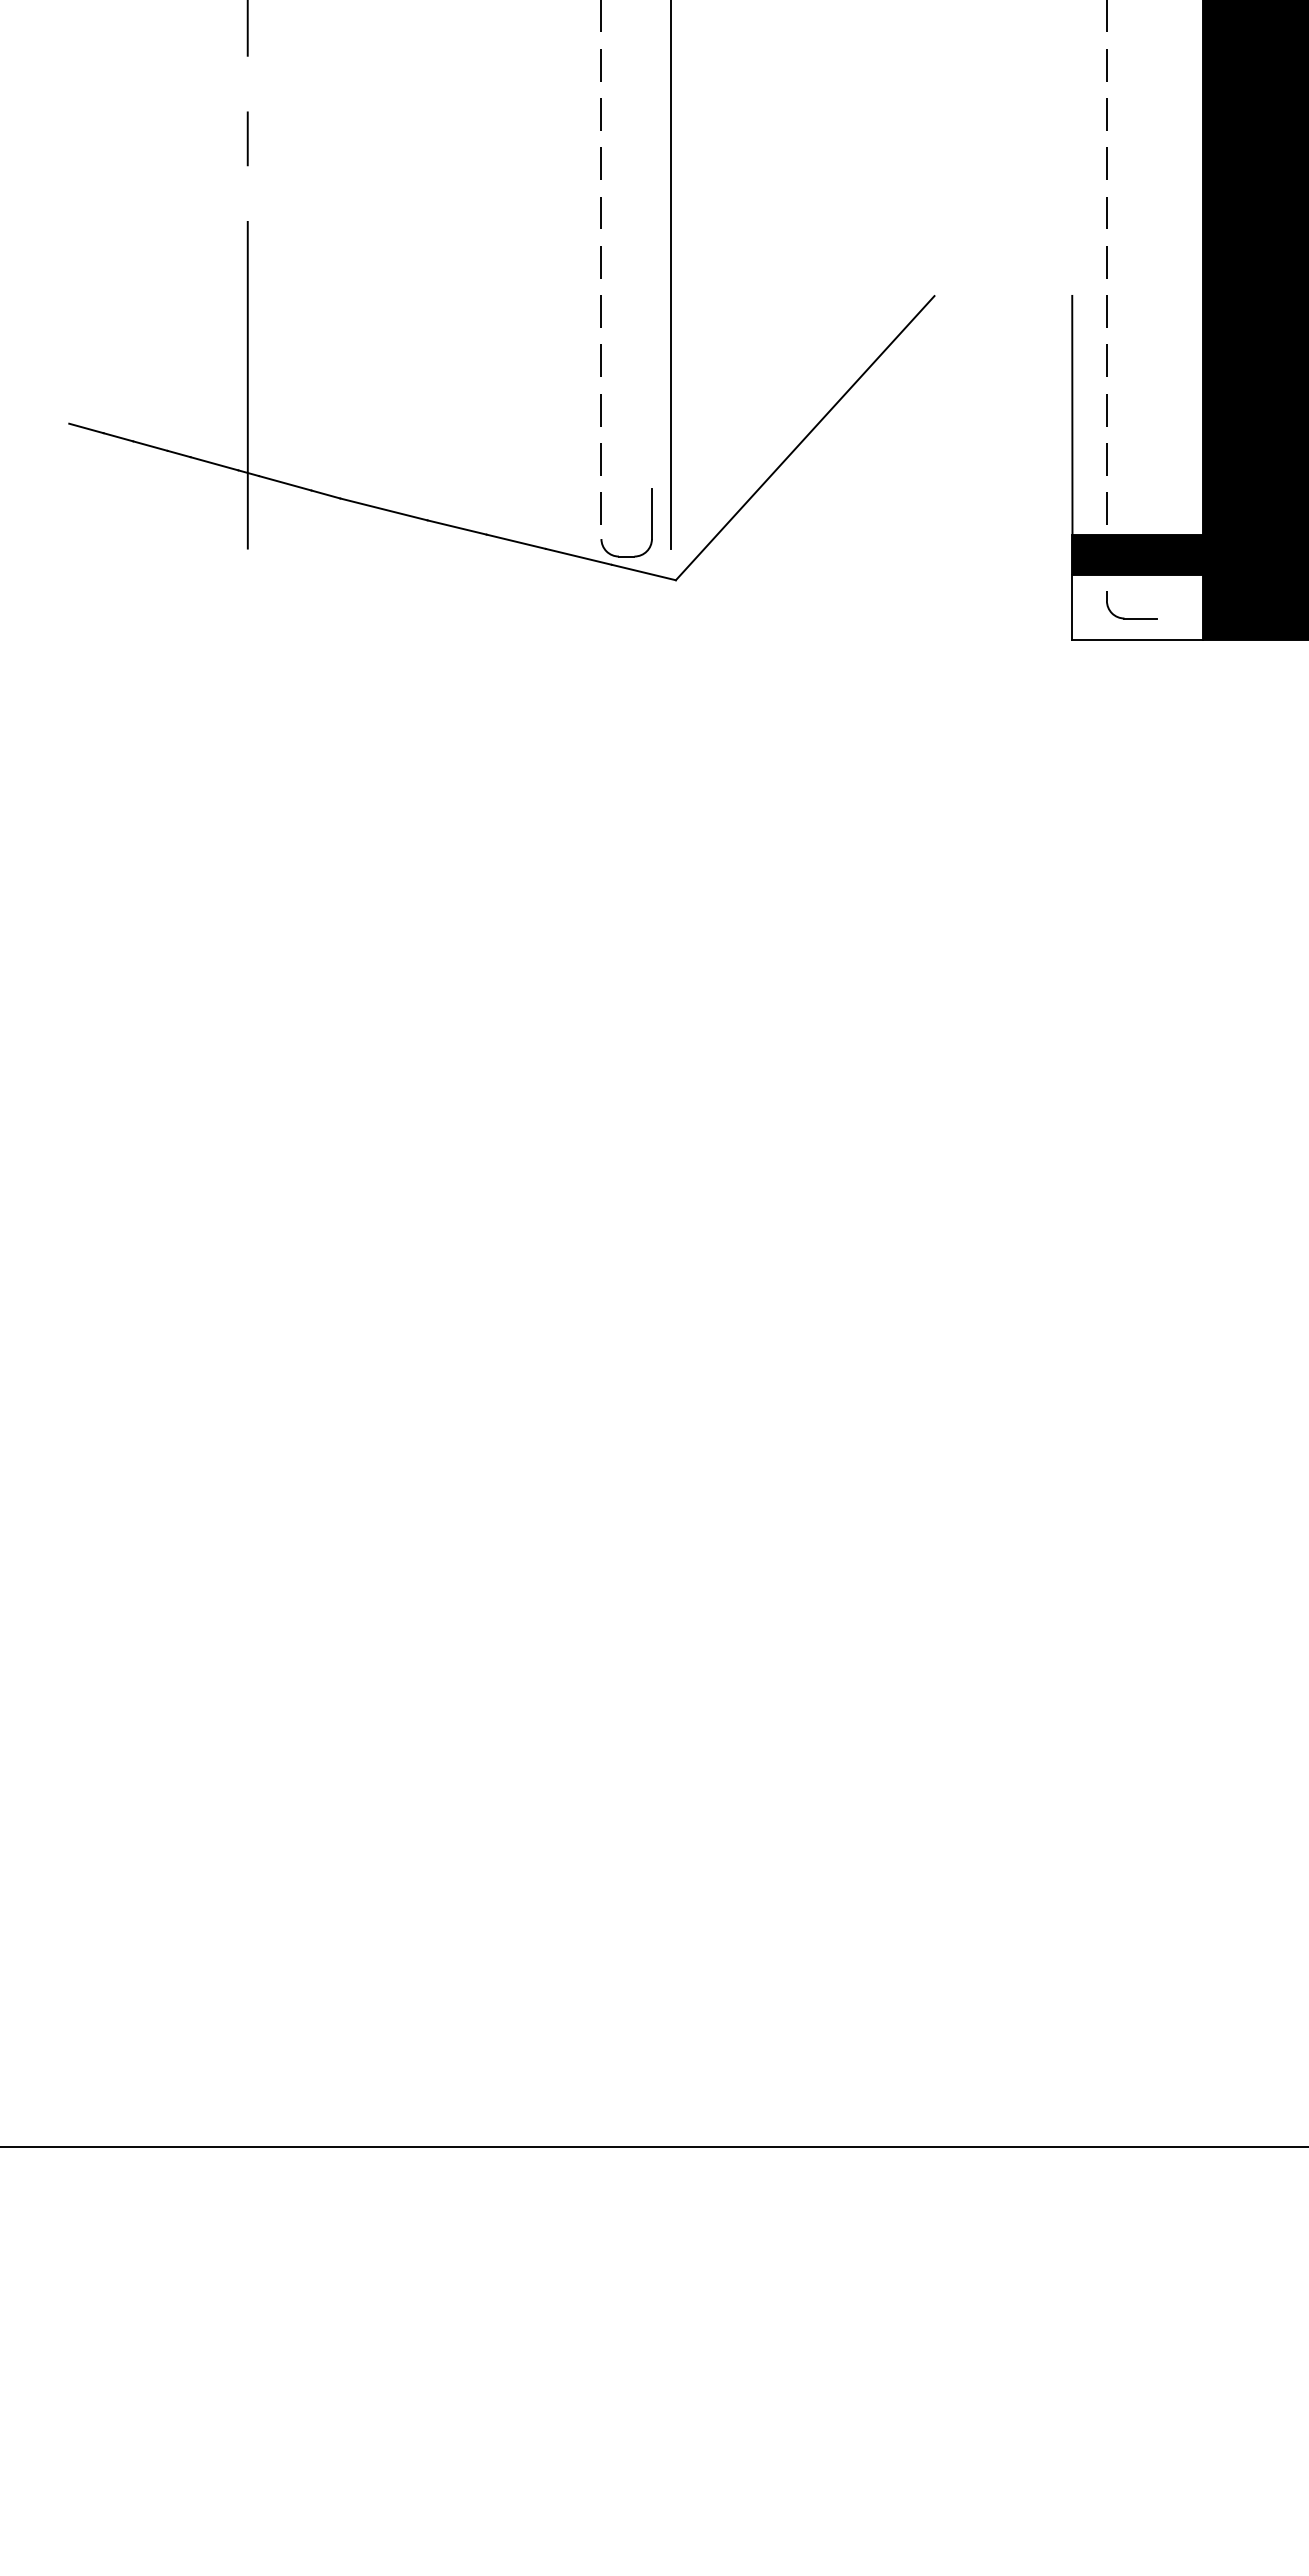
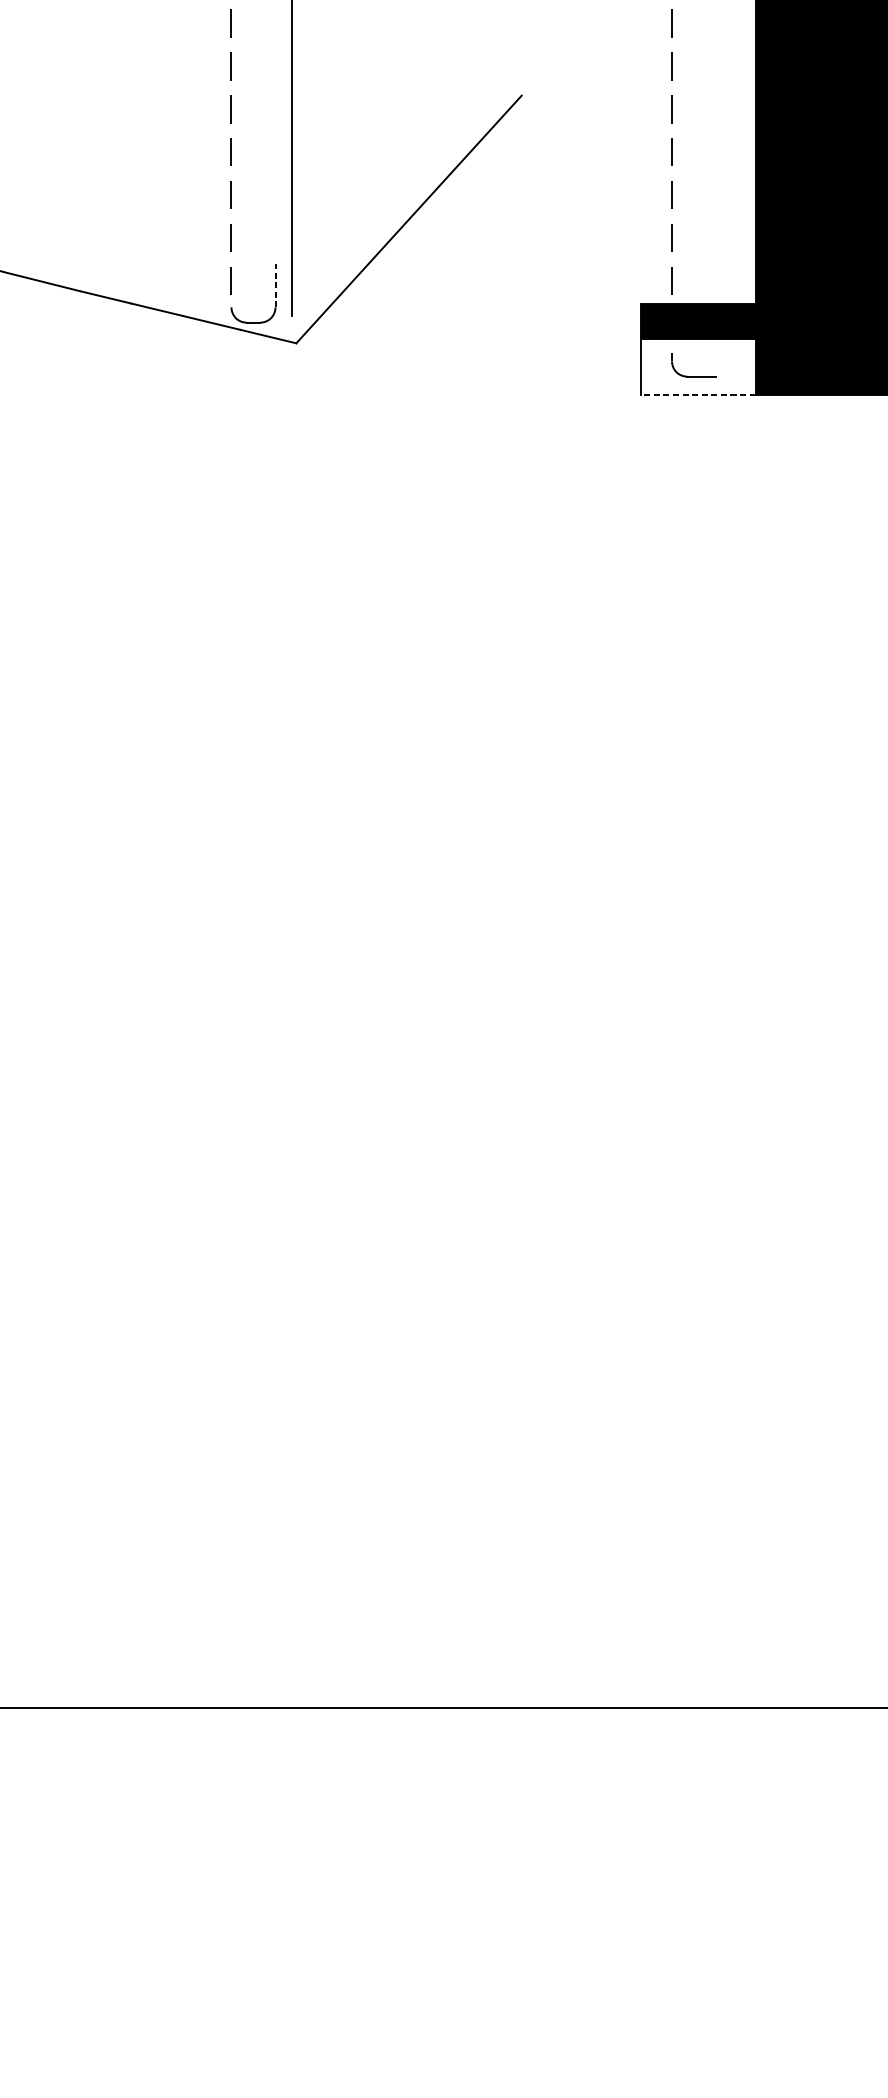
line: (1072, 414) -> (641, 198), removed
line: (651, 514) -> (275, 286), solid -> dashed
line: (1137, 640) -> (698, 395), solid -> dashed

